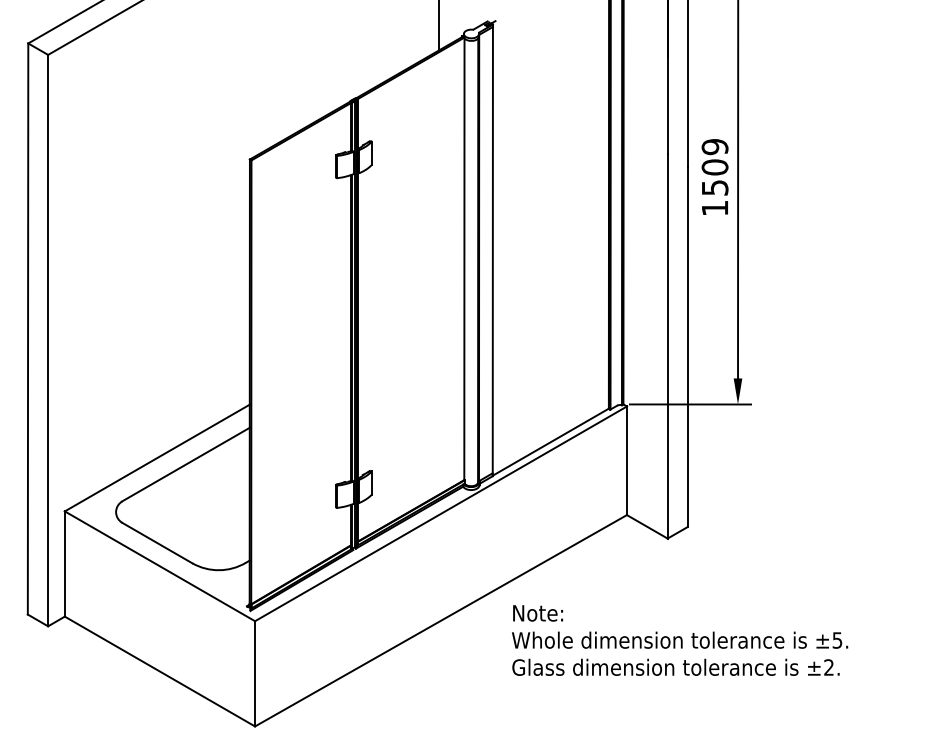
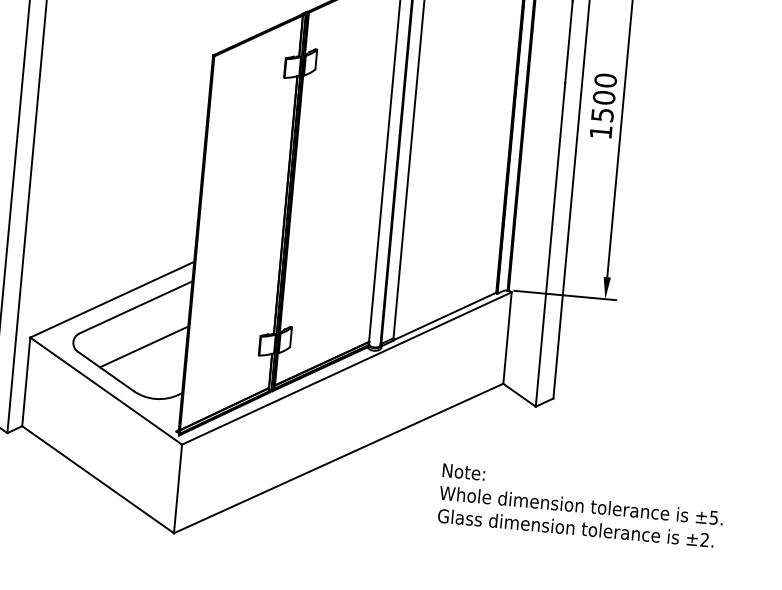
text: (715, 147) -> (606, 81), 1509 -> 1500
line: (199, 509) -> (143, 346), added
text: (680, 640) -> (581, 505), moved

